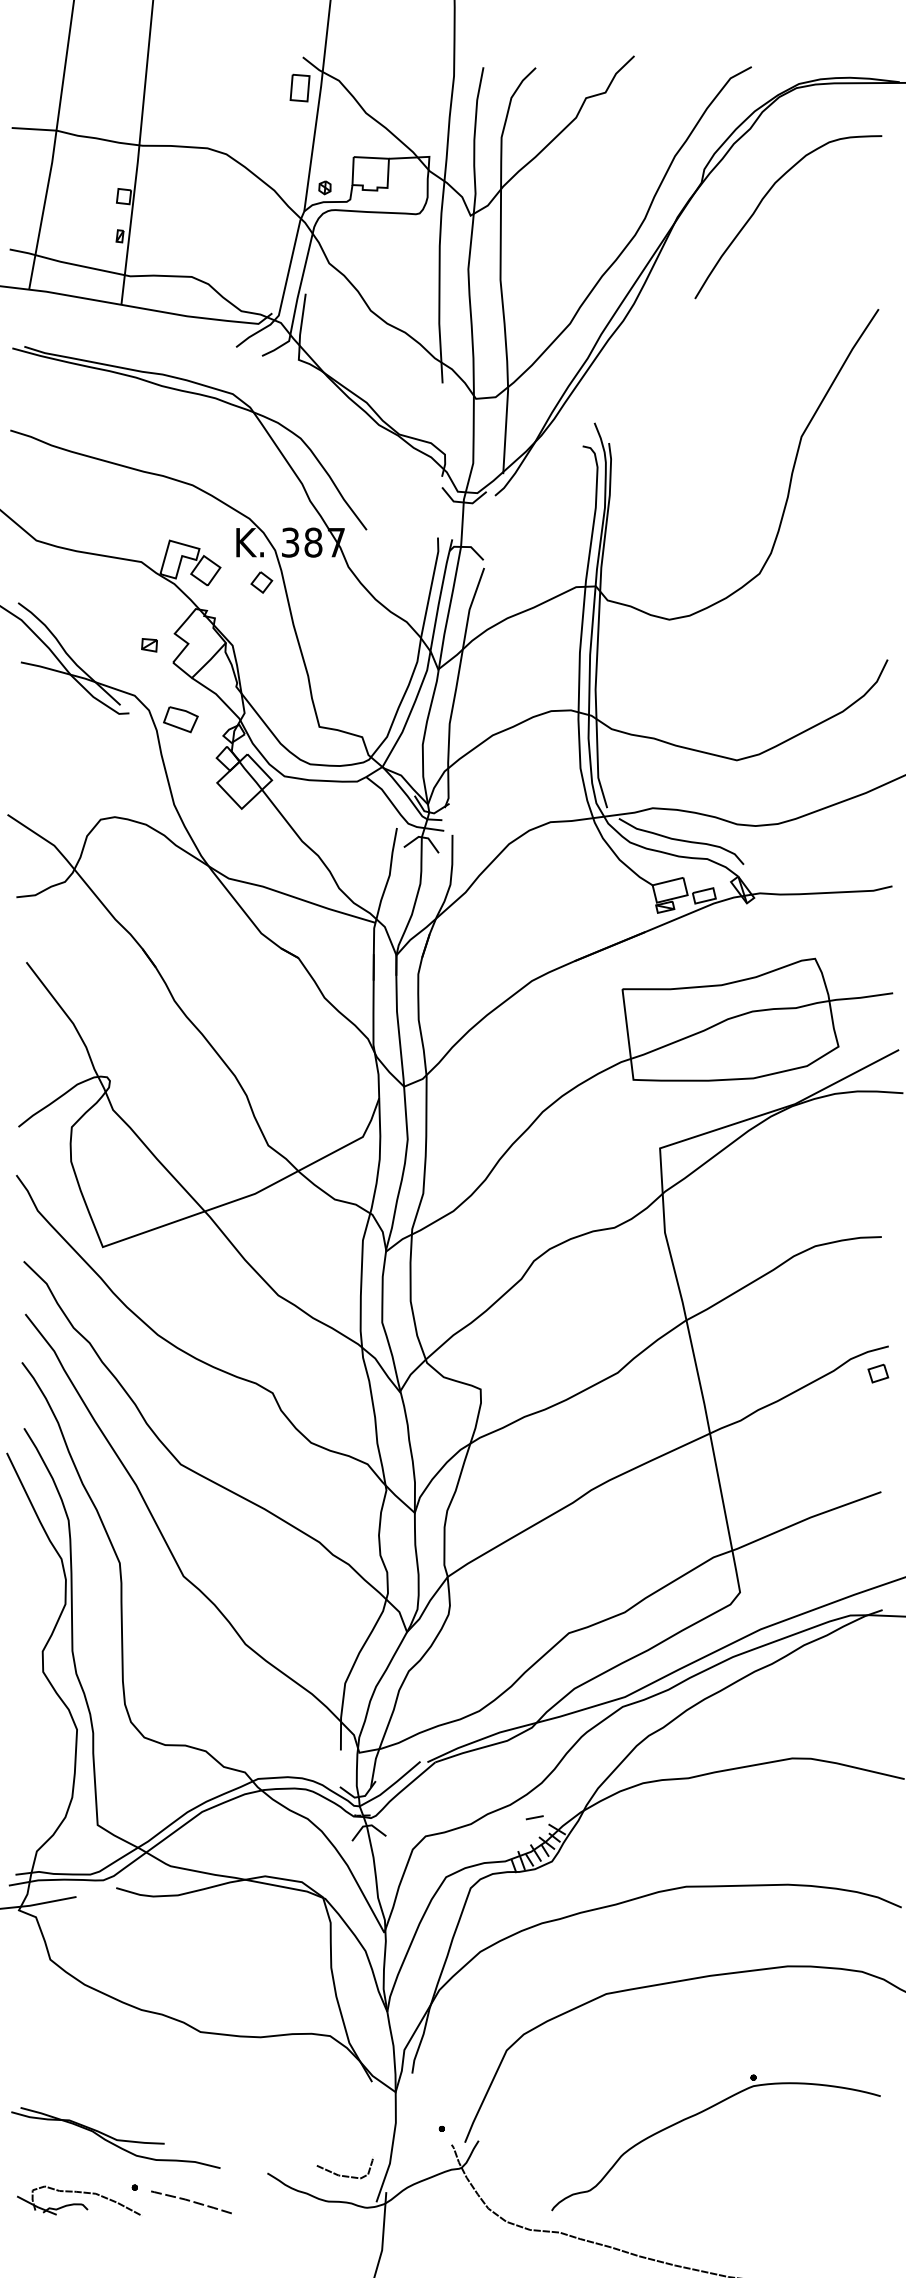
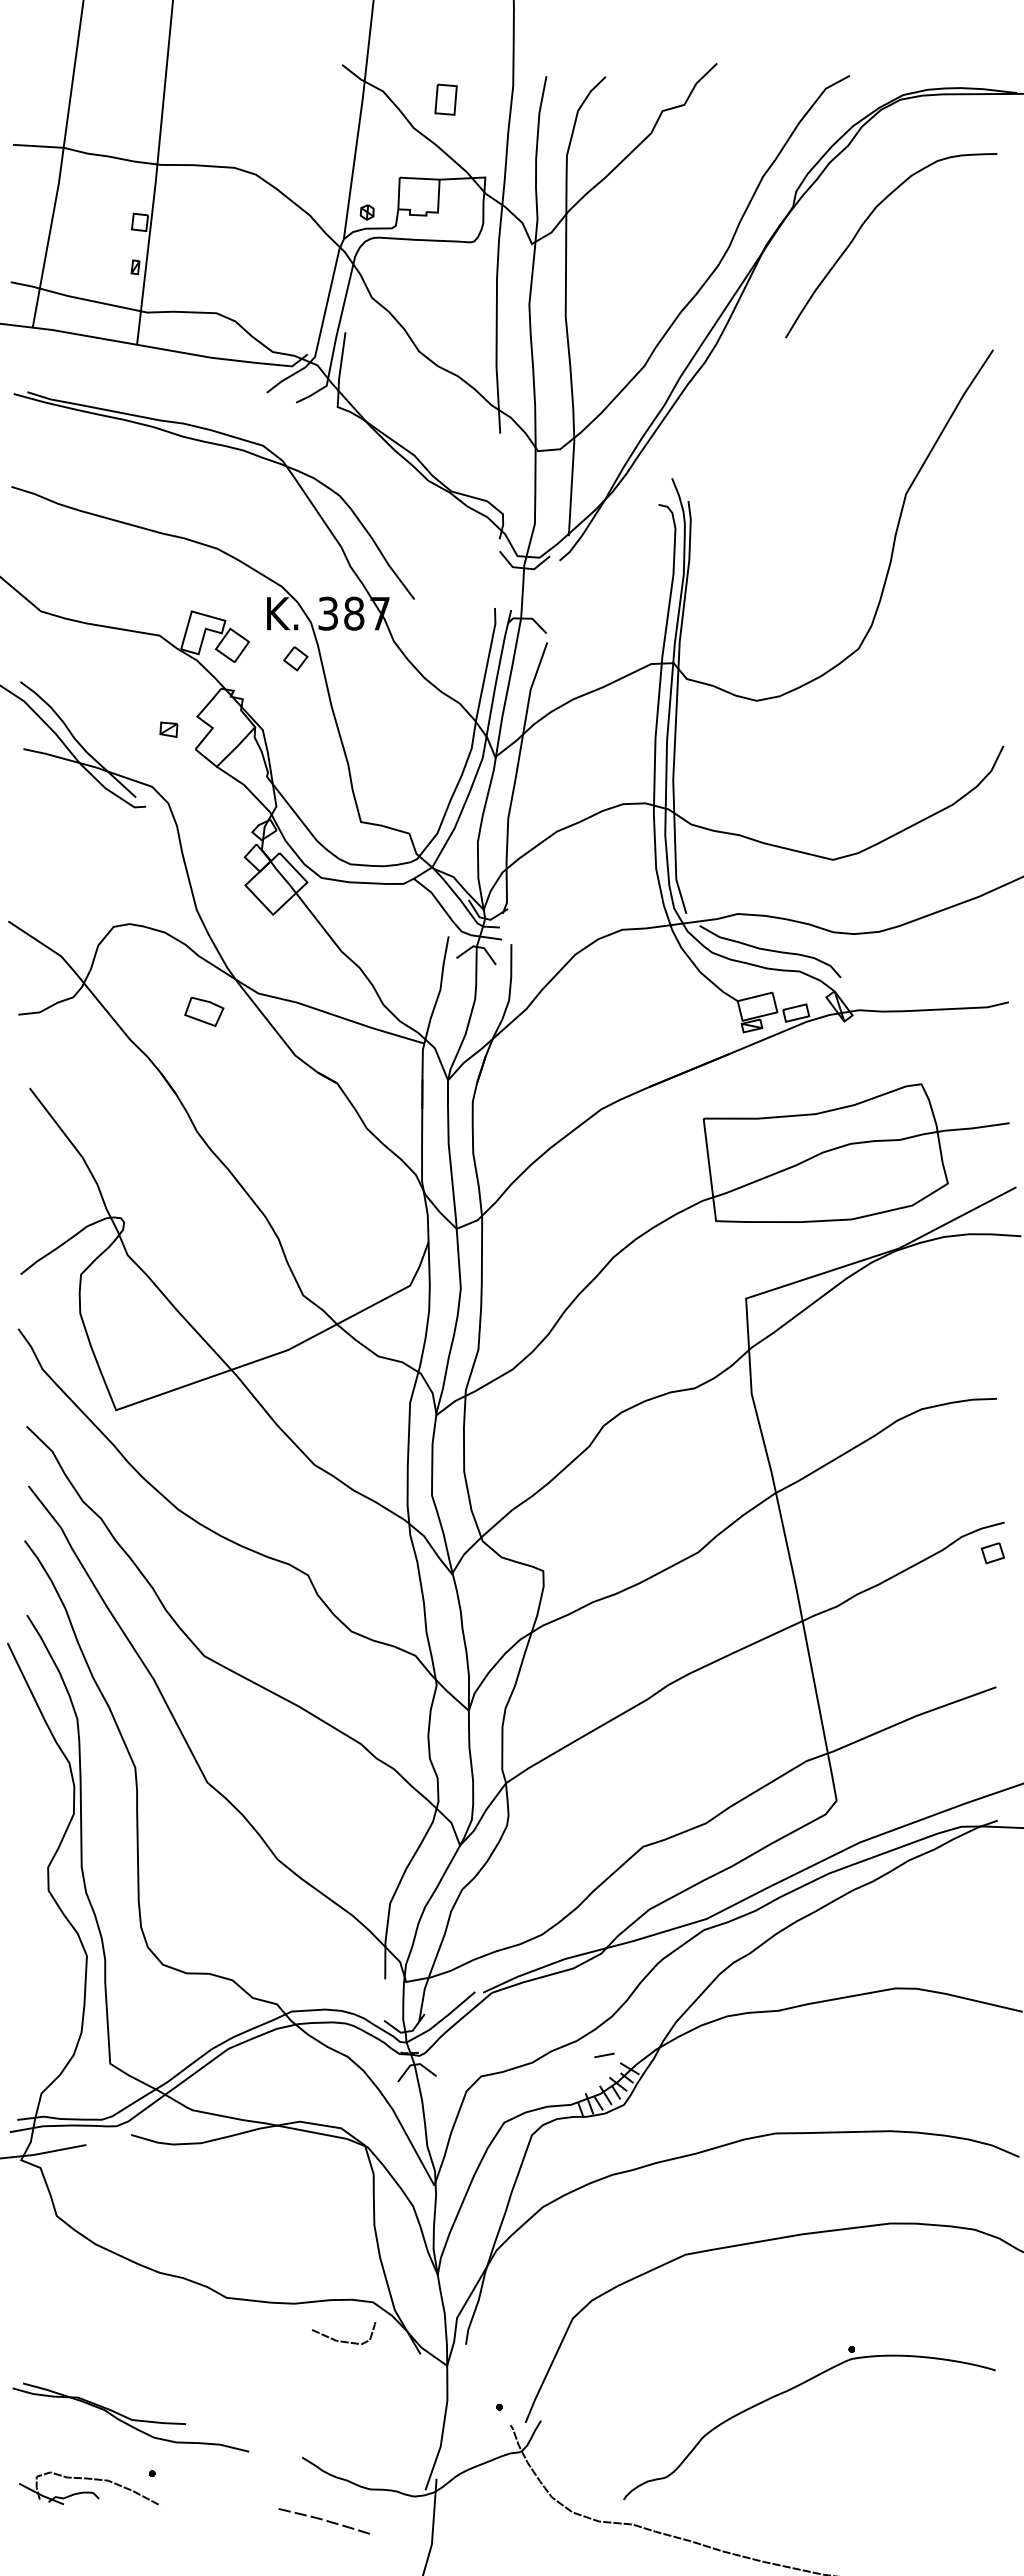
part: (299, 87) -> (445, 99), moved
part: (181, 719) -> (204, 1011), moved
curve: (343, 2175) -> (342, 2340), moved
line: (189, 2201) -> (322, 2520), moved

